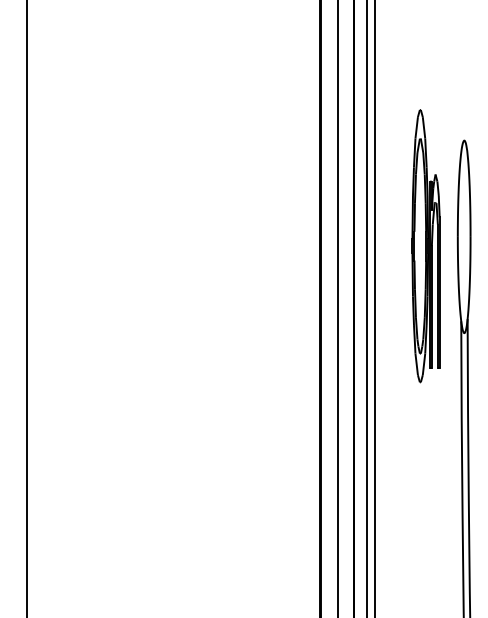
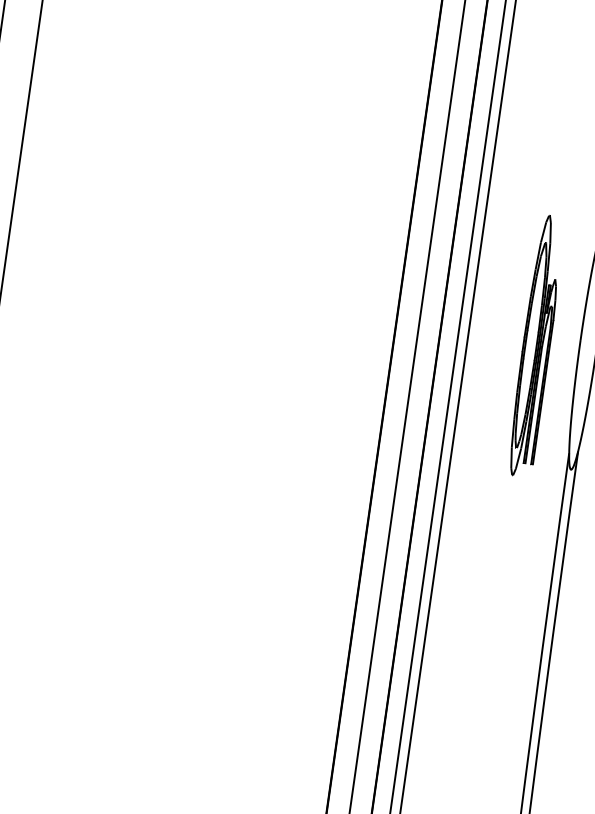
part: (425, 245) -> (535, 345), size x0.71

